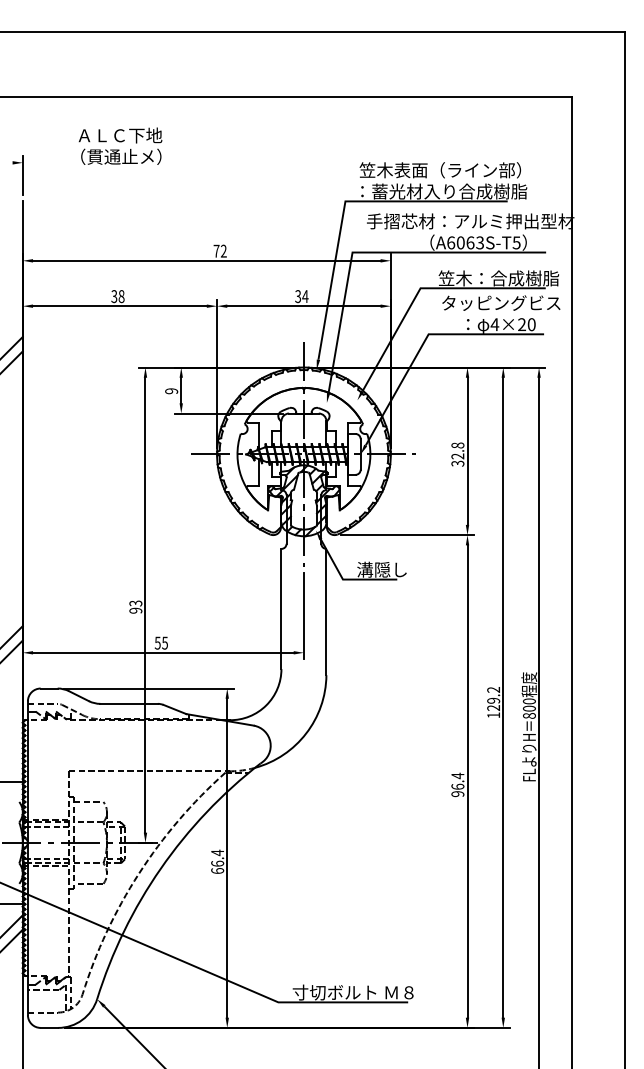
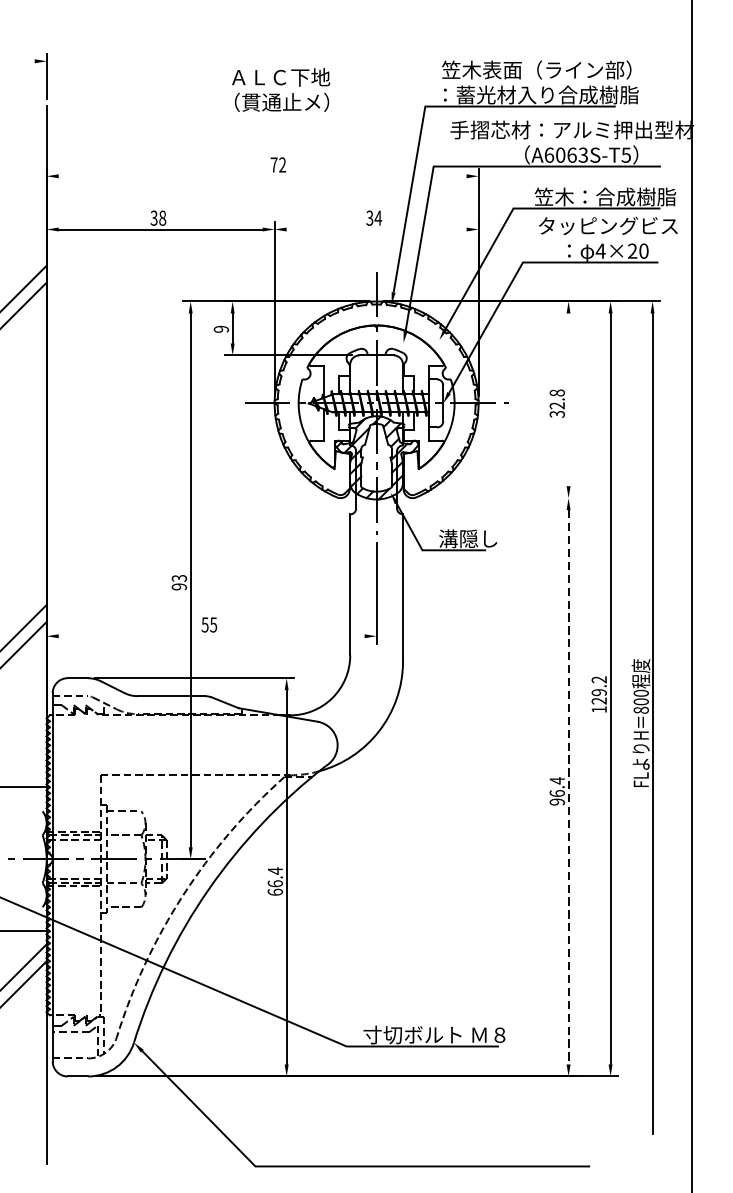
text: (120, 145) -> (281, 89), moved
line: (206, 260) -> (262, 175), removed
line: (303, 306) -> (376, 229), removed
line: (467, 450) -> (568, 398), removed
line: (407, 535) -> (498, 498), removed
line: (163, 652) -> (211, 635), removed
line: (467, 782) -> (568, 788), solid -> dashed

